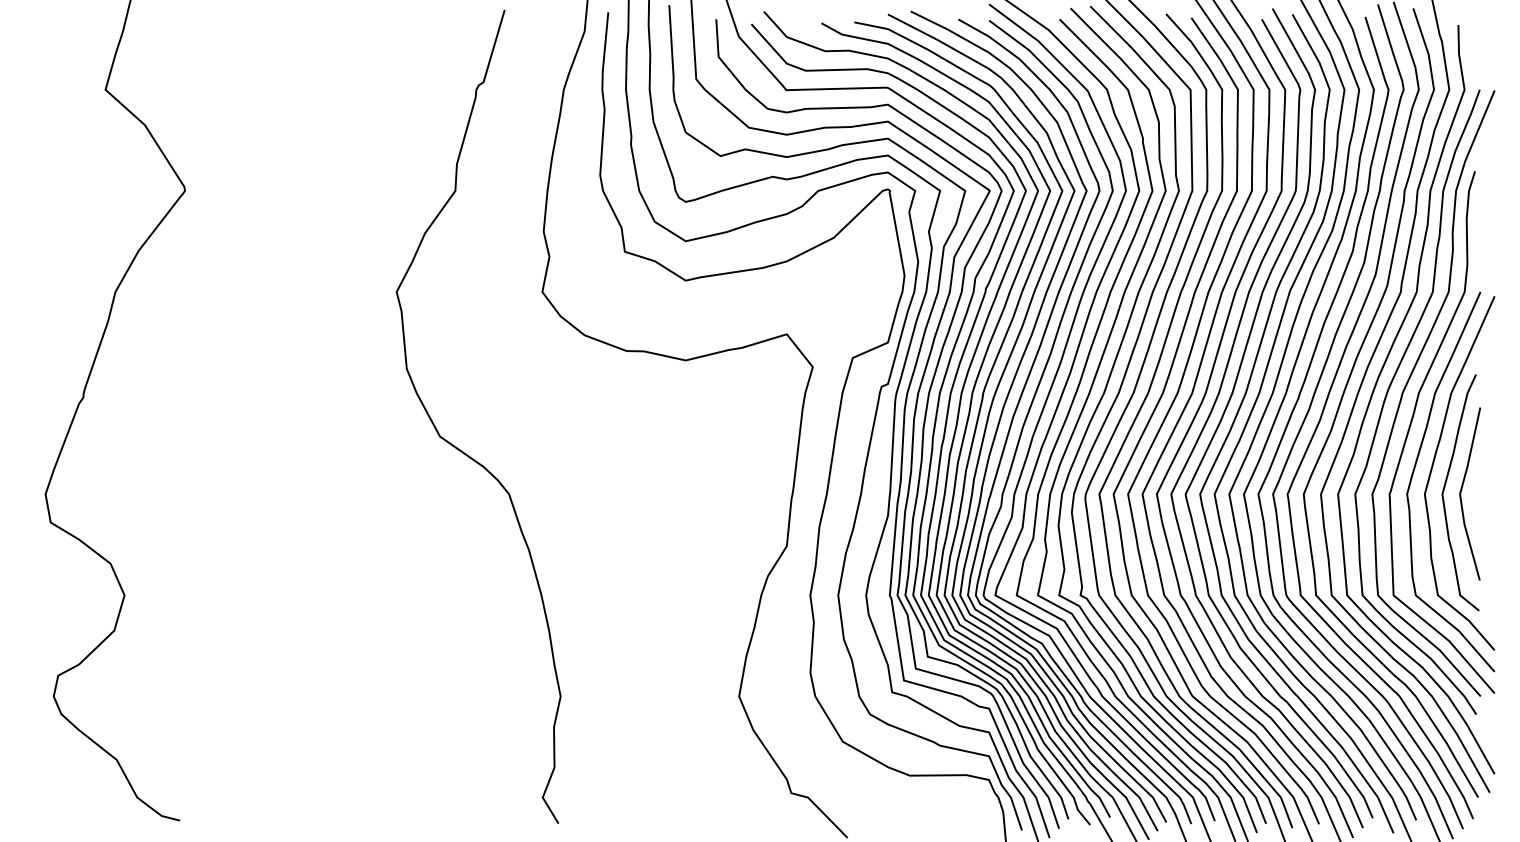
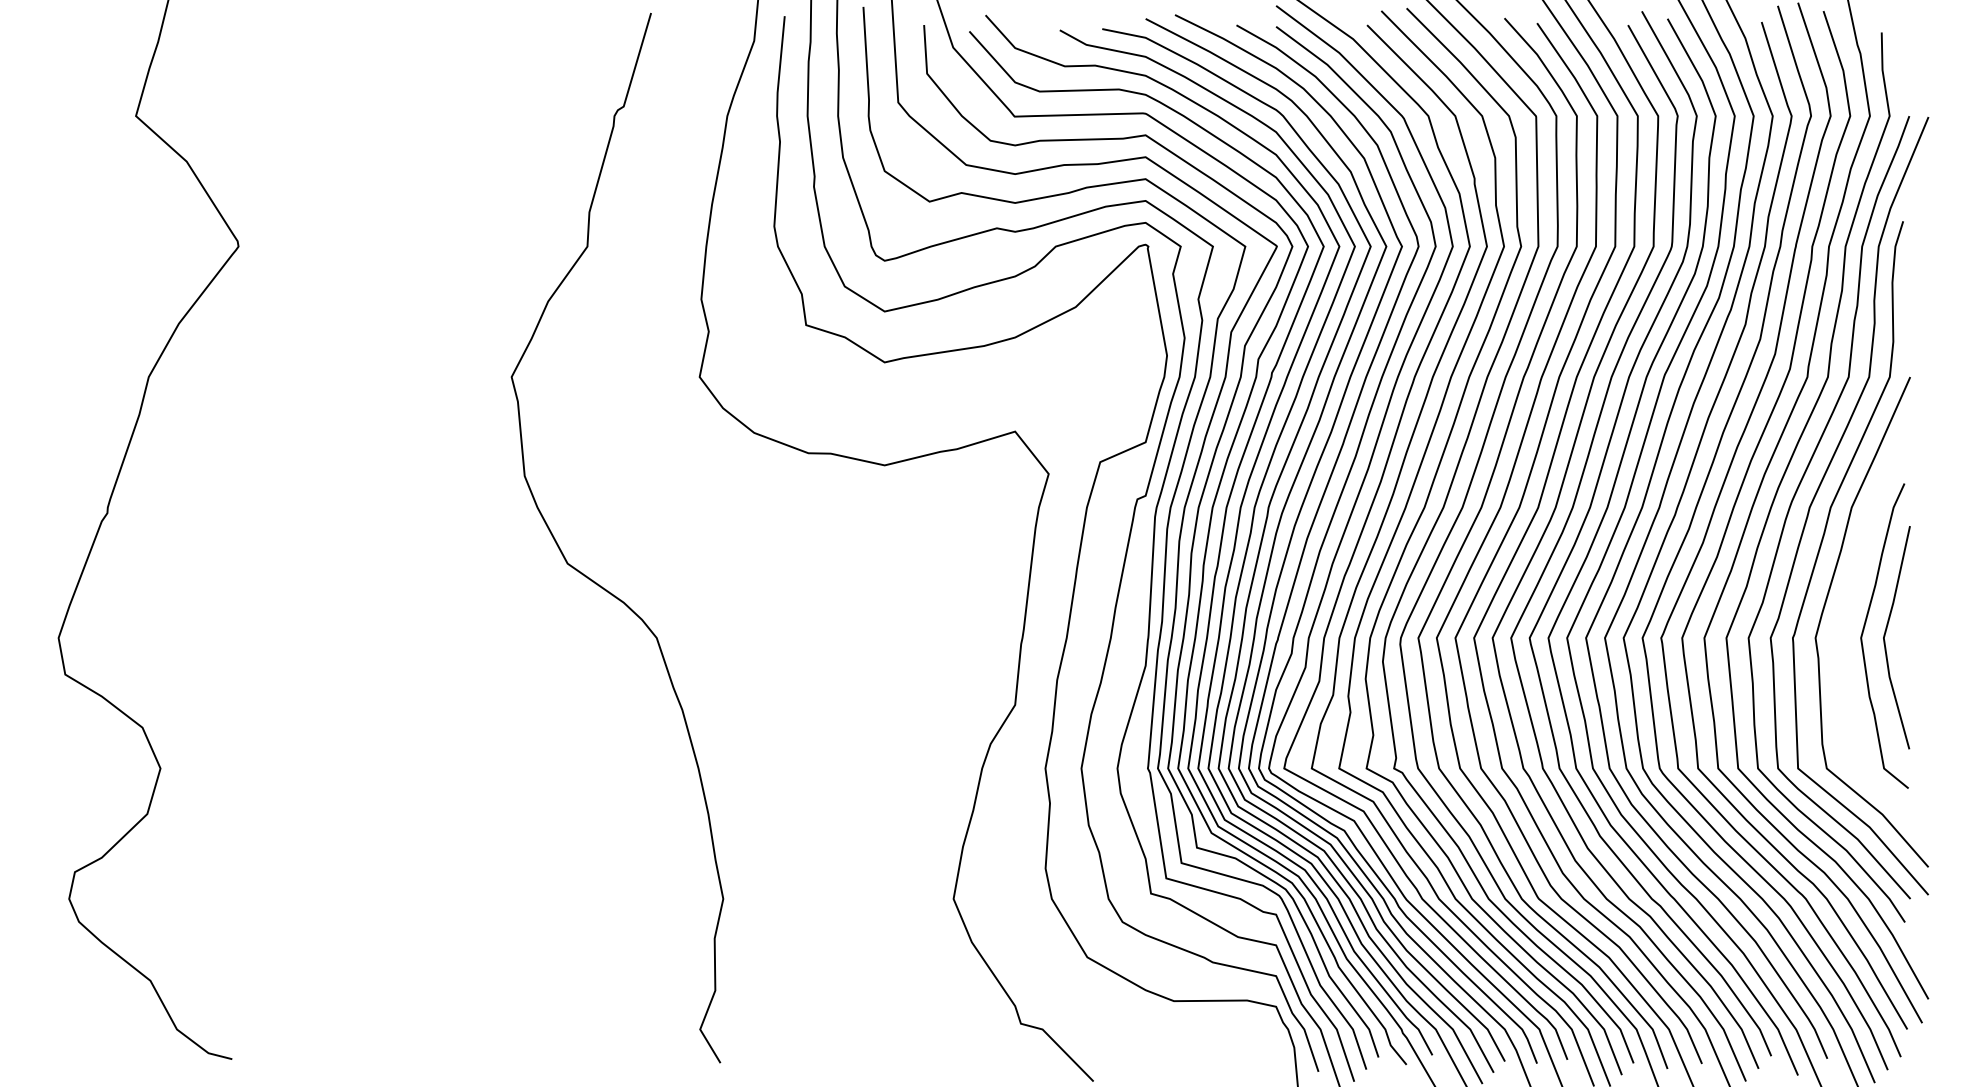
curve: (1433, 466) -> (1849, 602), removed

